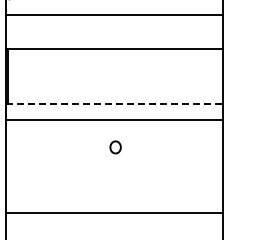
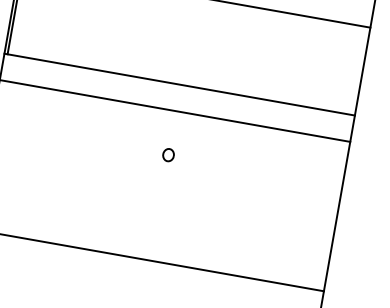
line: (114, 103) -> (179, 83), dashed -> solid
part: (115, 147) -> (168, 155), size x0.62

